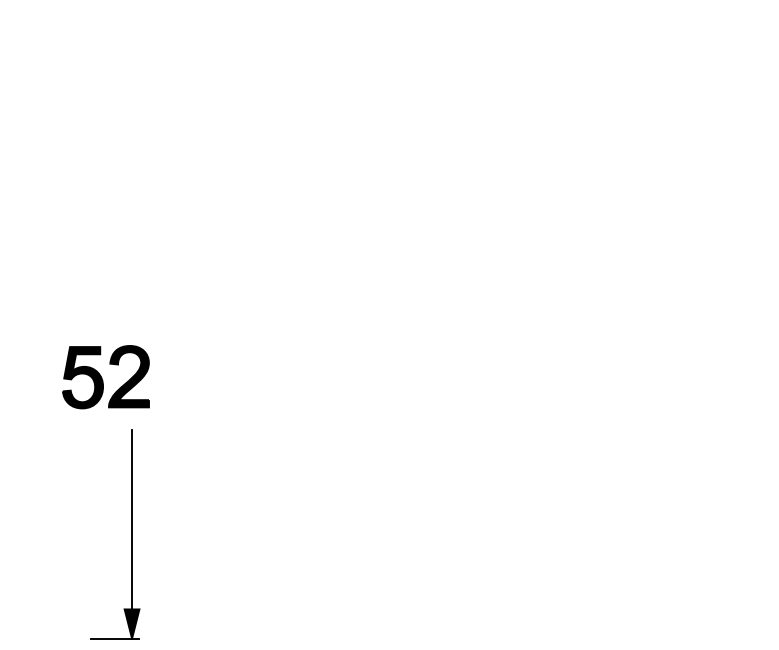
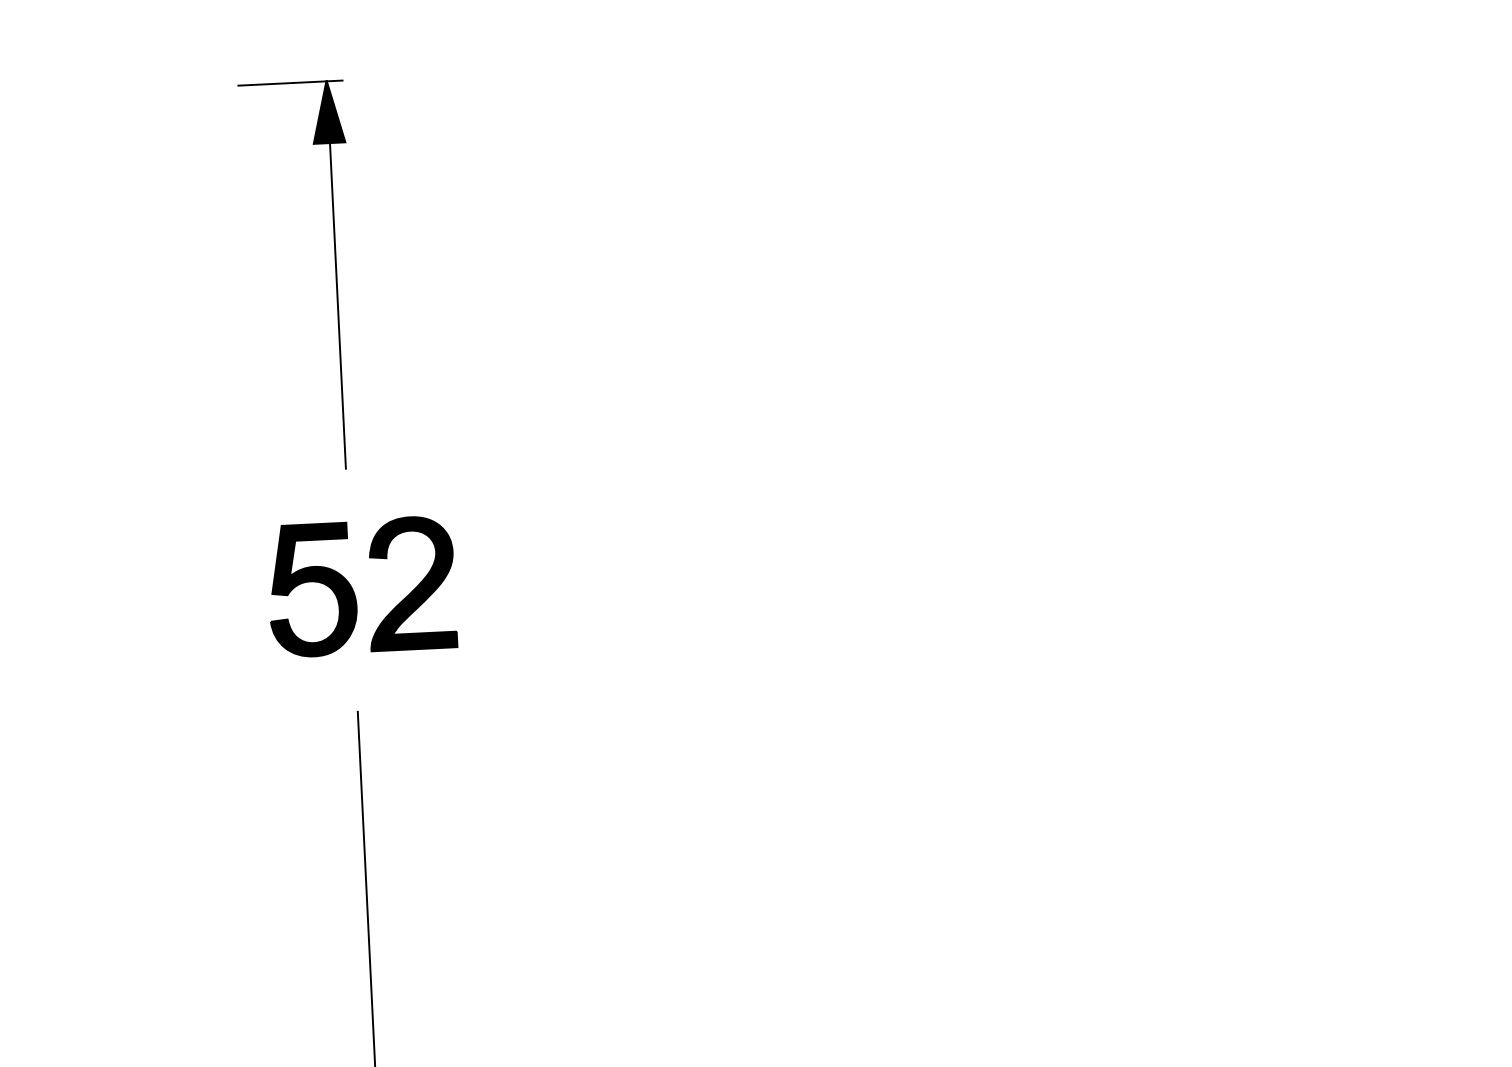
part: (131, 226) -> (334, 274), added
part: (105, 377) -> (360, 587), moved

